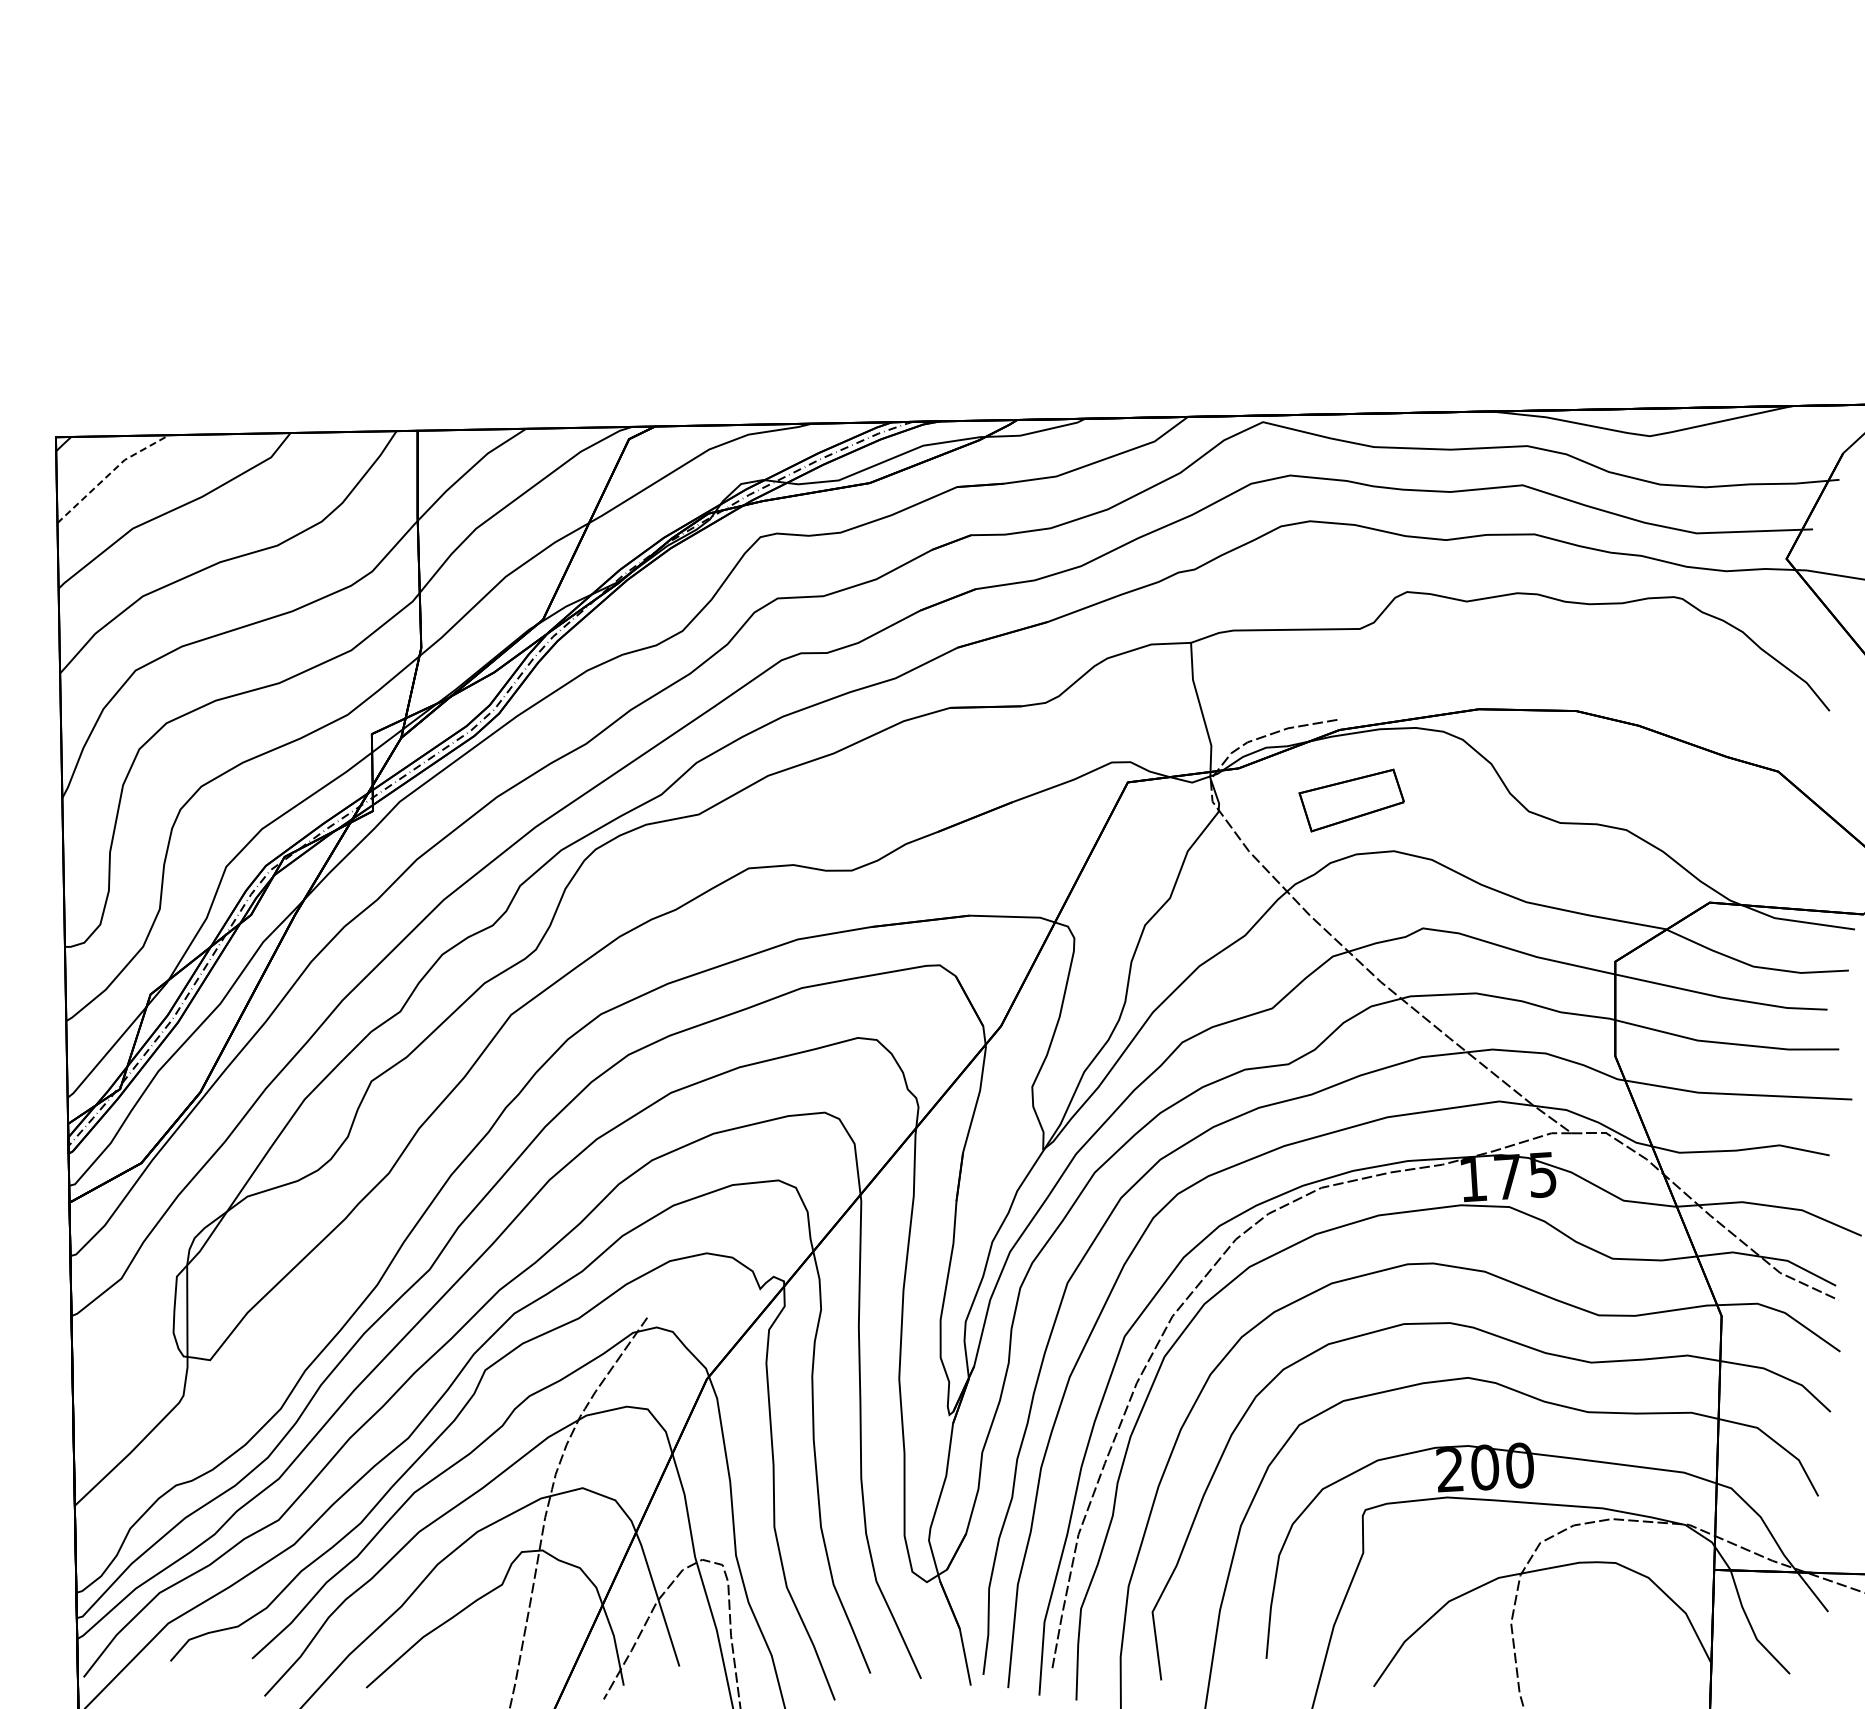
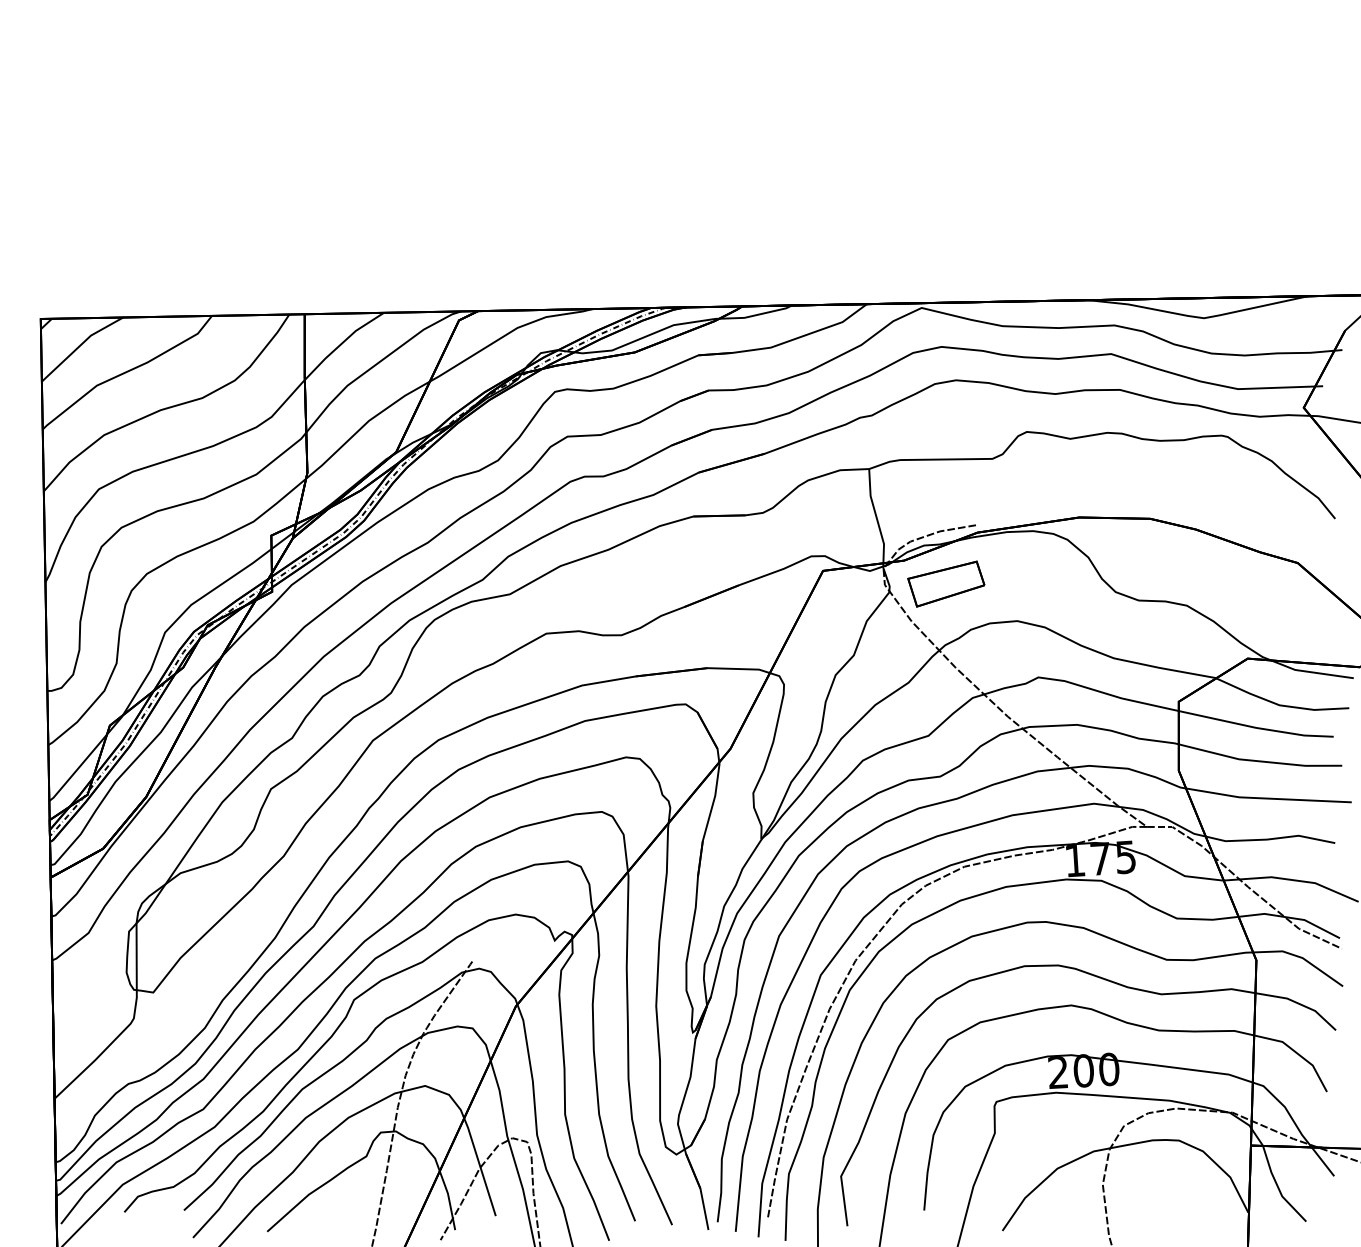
line: (109, 474) -> (79, 346), dashed -> solid
part: (1351, 800) -> (946, 584), moved

